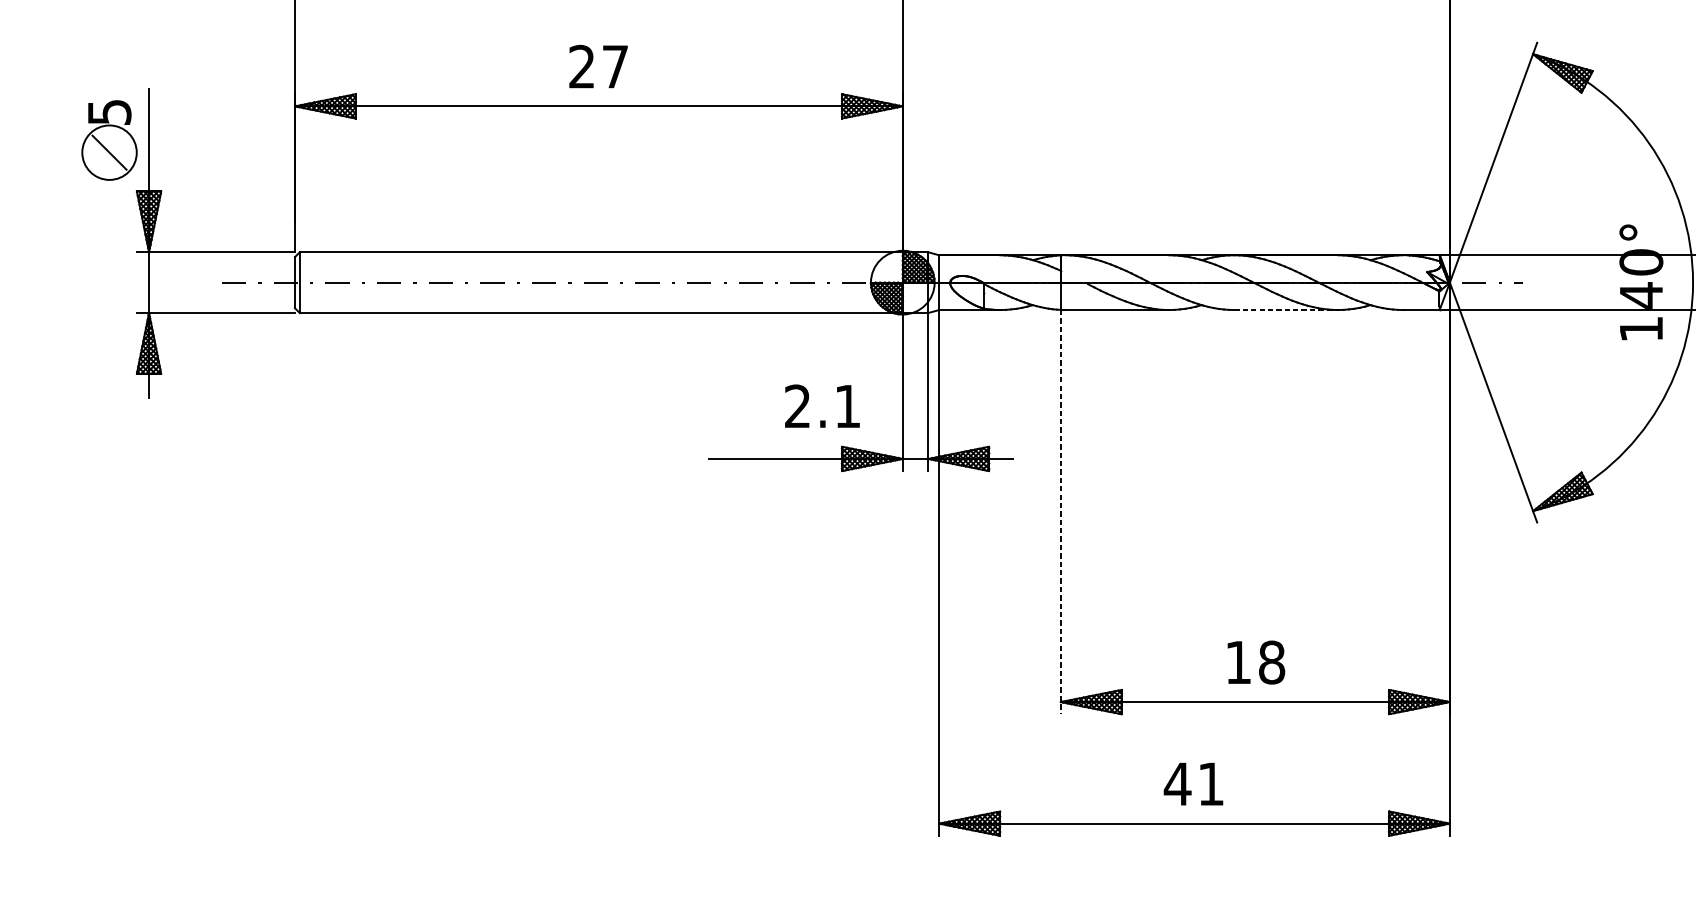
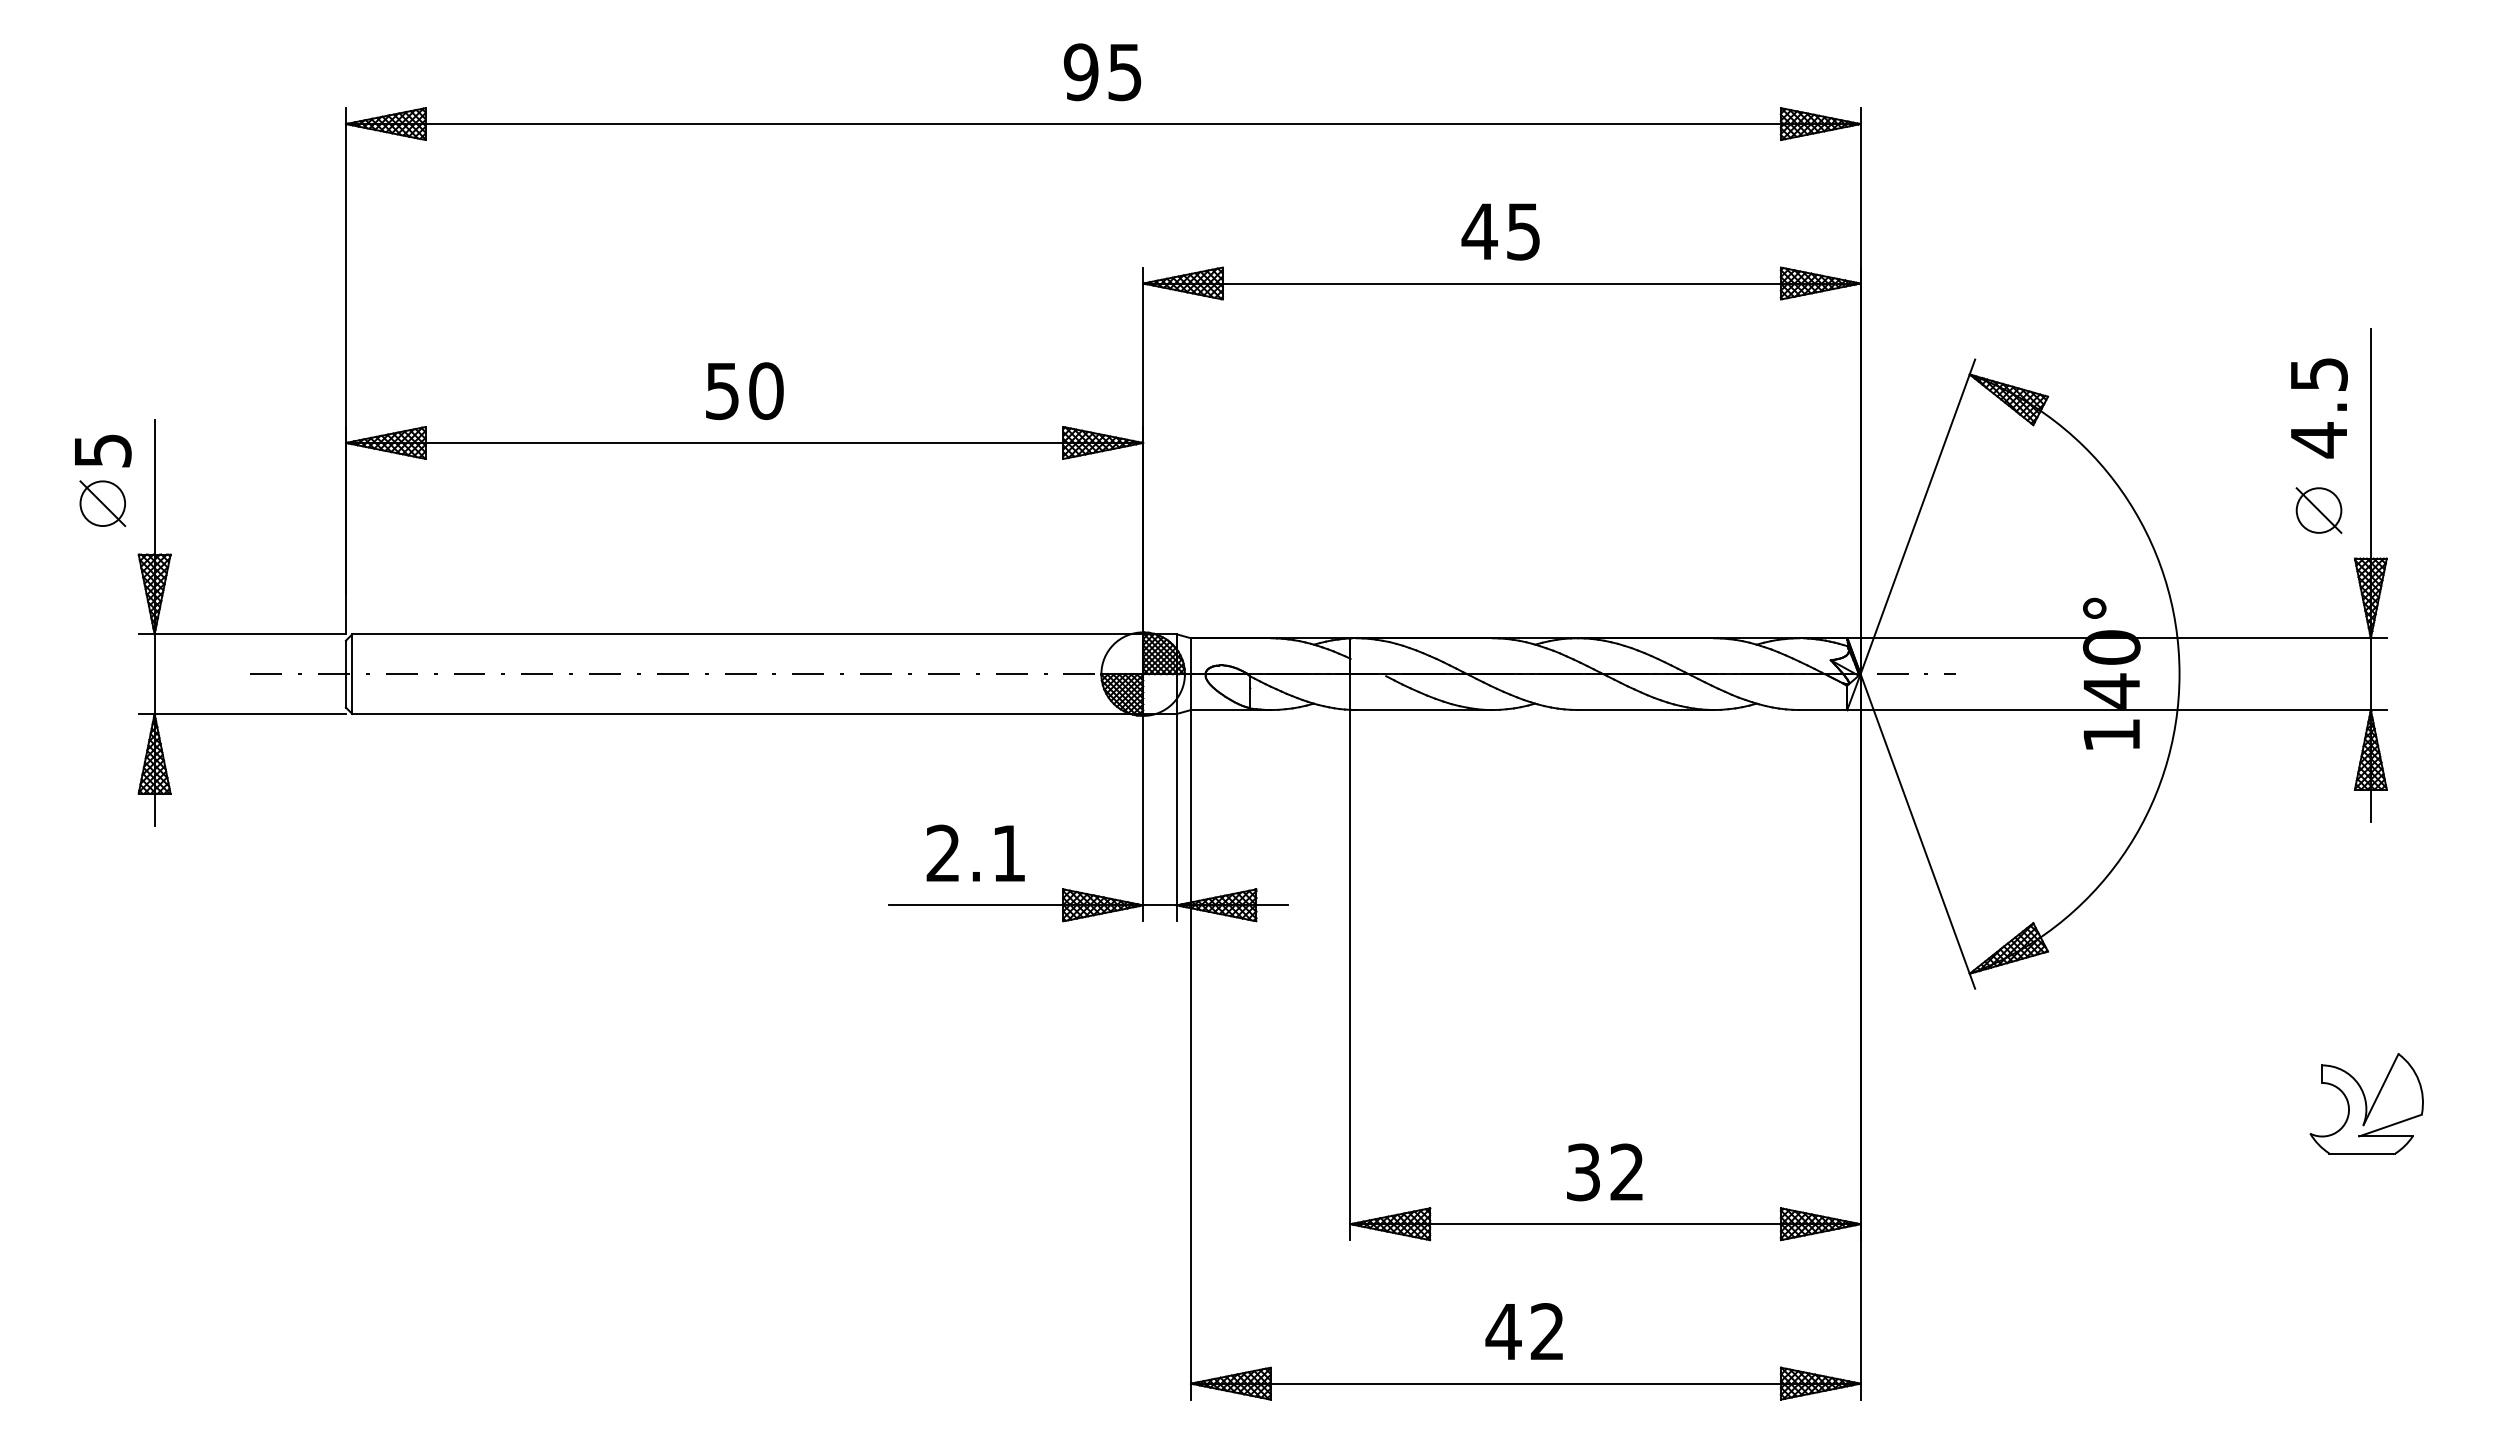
text: (598, 67) -> (744, 391), 27 -> 50
circle: (109, 152) -> (102, 503), size x0.62
line: (1286, 310) -> (1646, 710), dashed -> solid
text: (822, 405) -> (975, 852), moved
line: (1060, 512) -> (1350, 975), dashed -> solid
text: (1255, 662) -> (1605, 1172), 18 -> 32
text: (1210, 783) -> (1546, 1331), 41 -> 42

